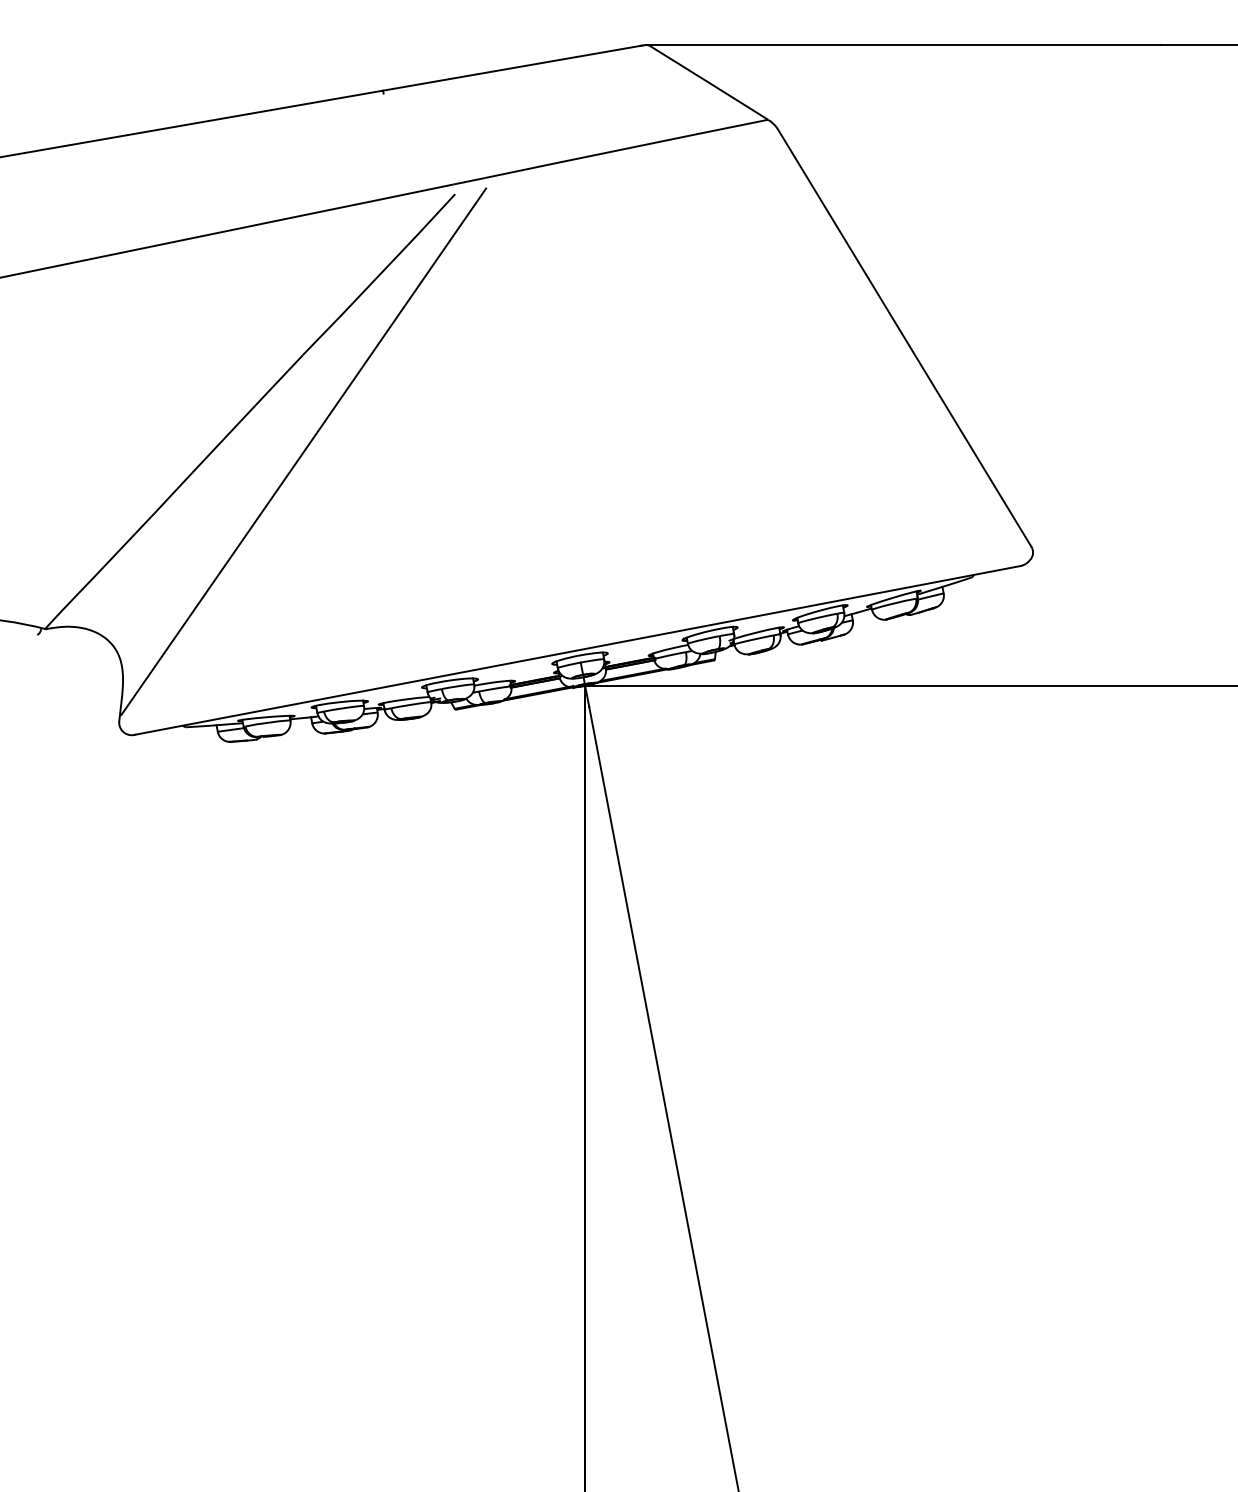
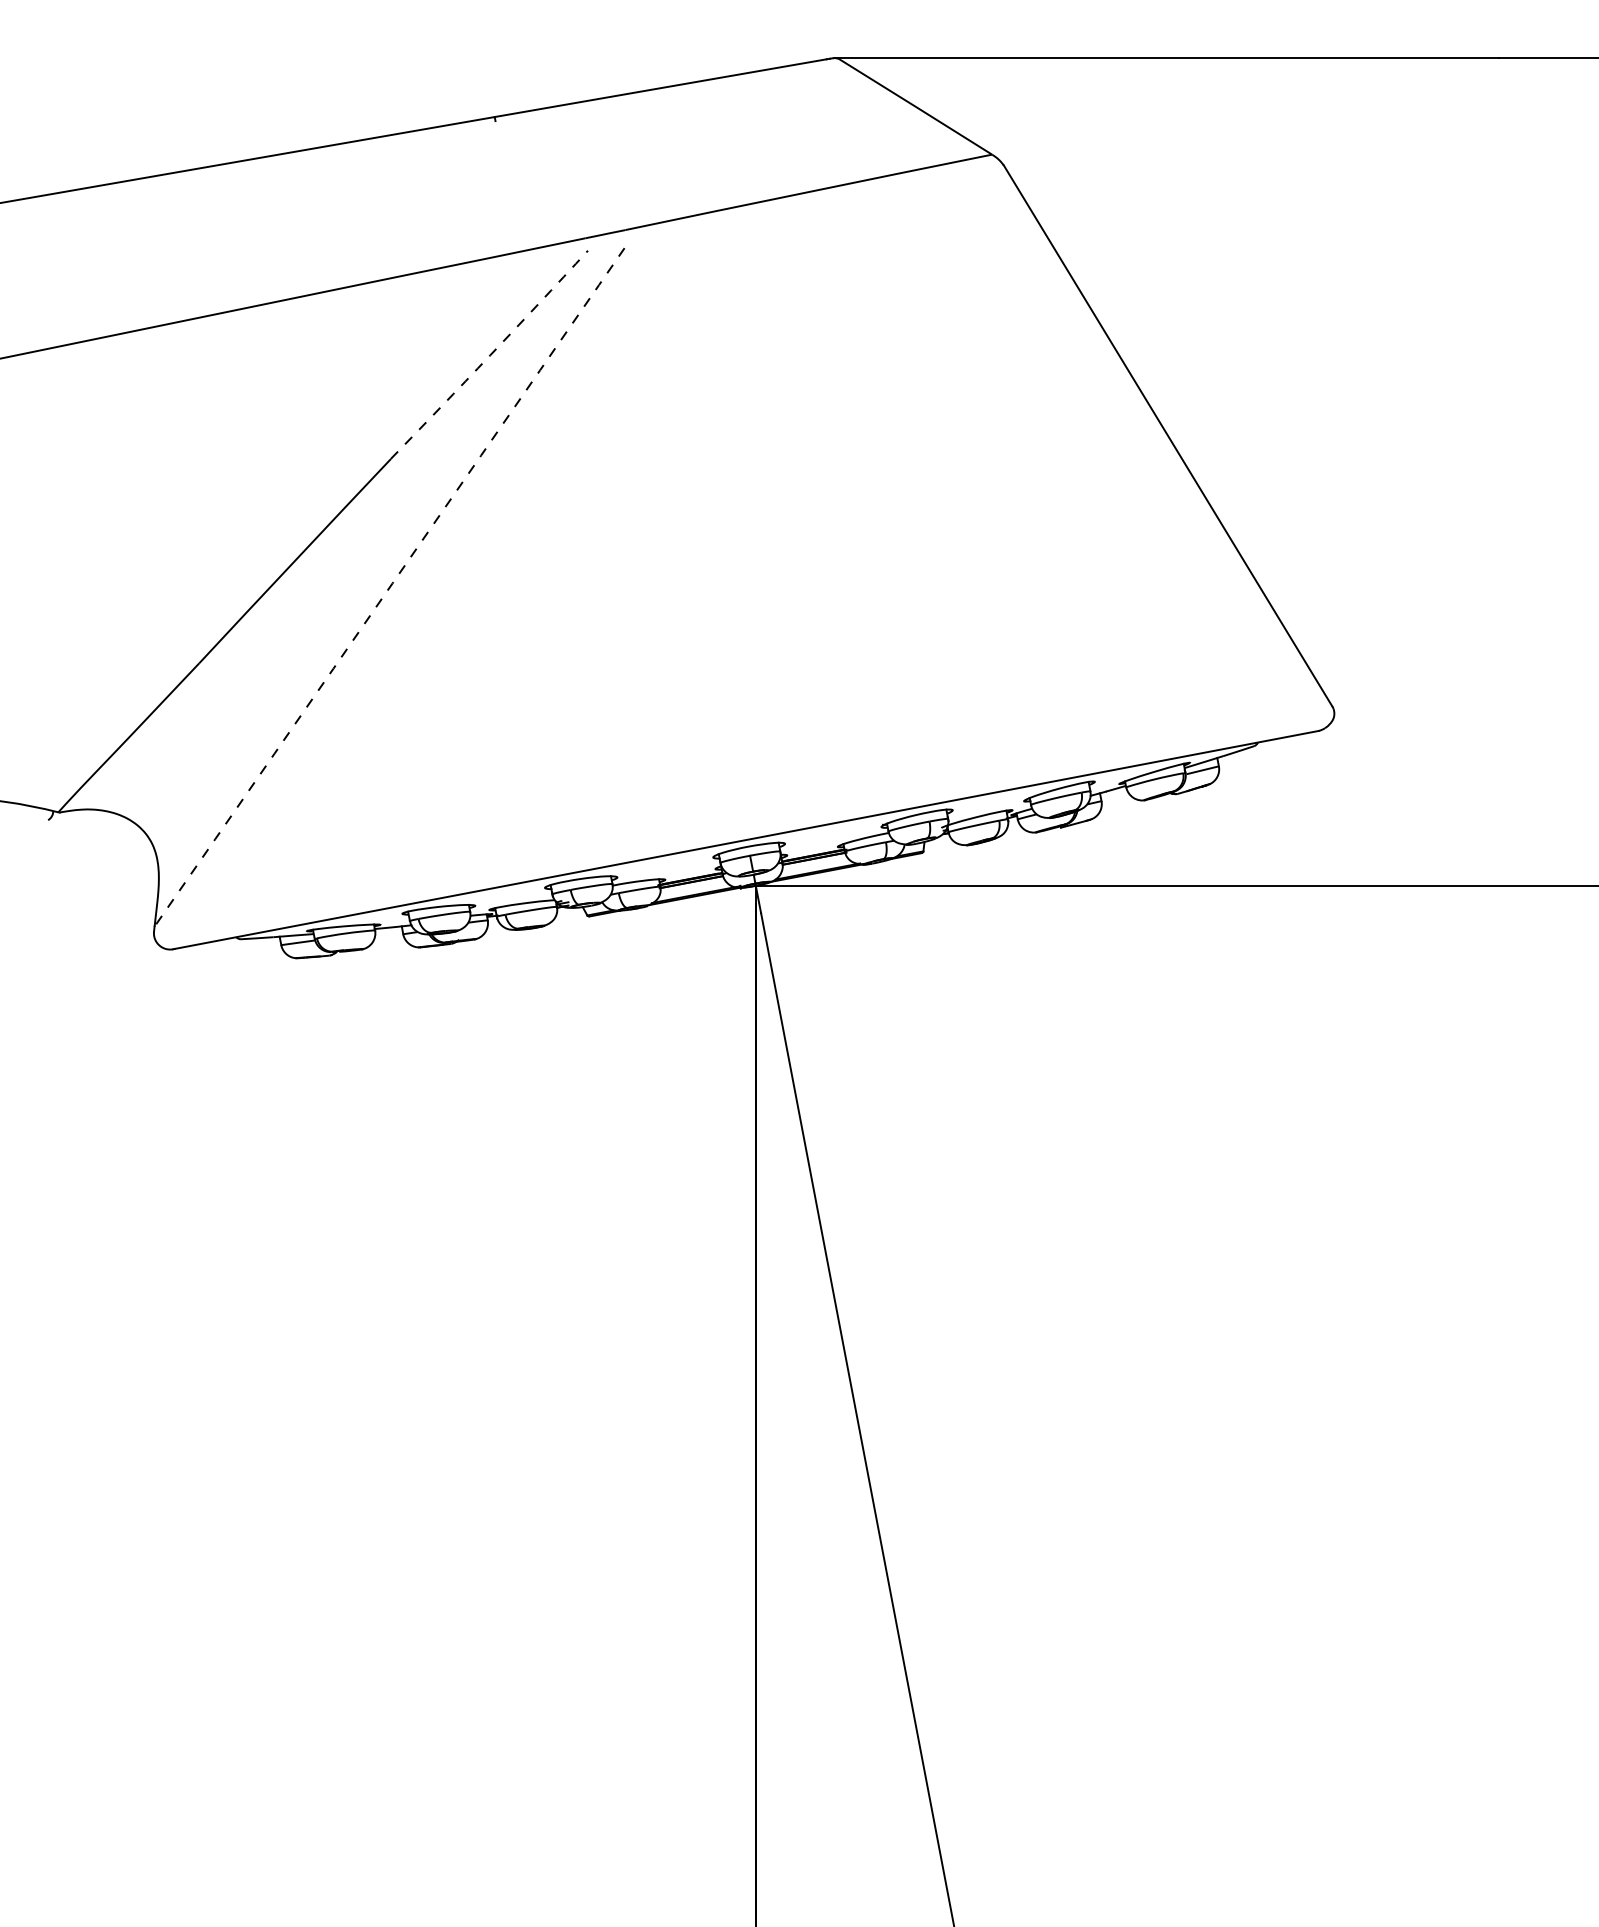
arc: (379, 275) -> (490, 355), solid -> dashed
arc: (303, 451) -> (392, 583), solid -> dashed

